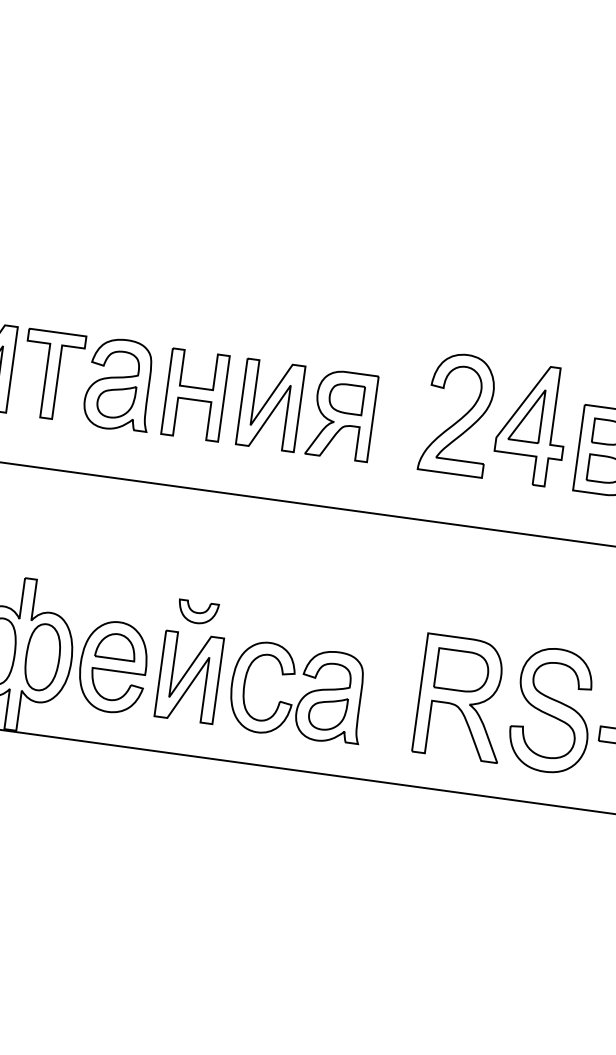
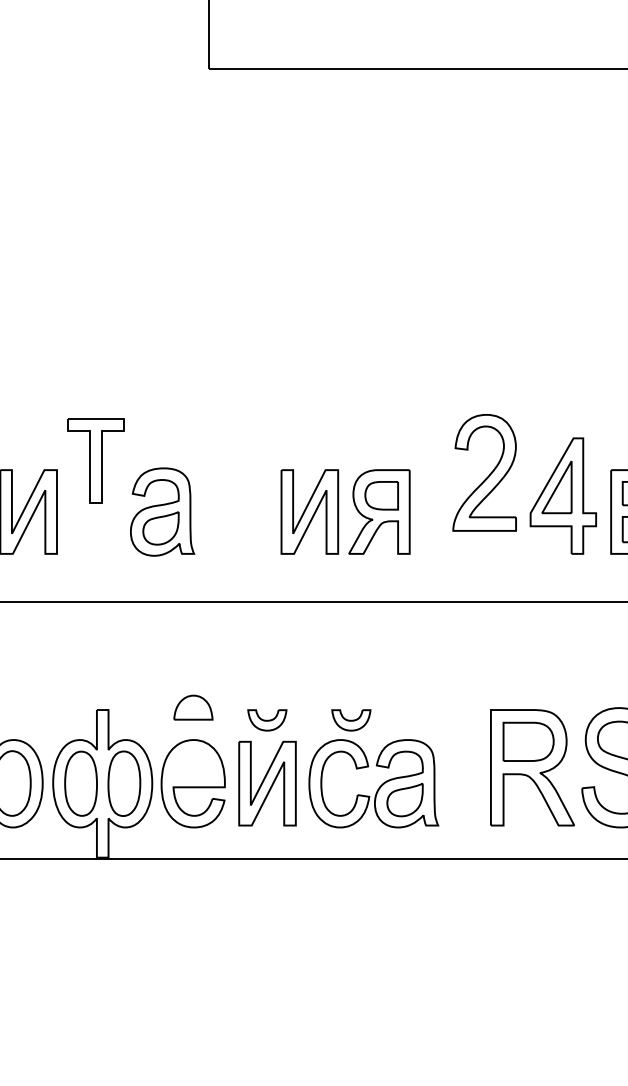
part: (51, 374) -> (95, 460), moved
part: (195, 394) -> (236, 511), removed
part: (457, 413) -> (484, 472), moved
part: (284, 624) -> (351, 720), added
part: (116, 646) -> (193, 707), moved

